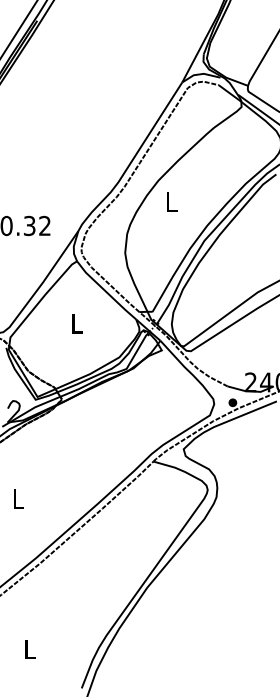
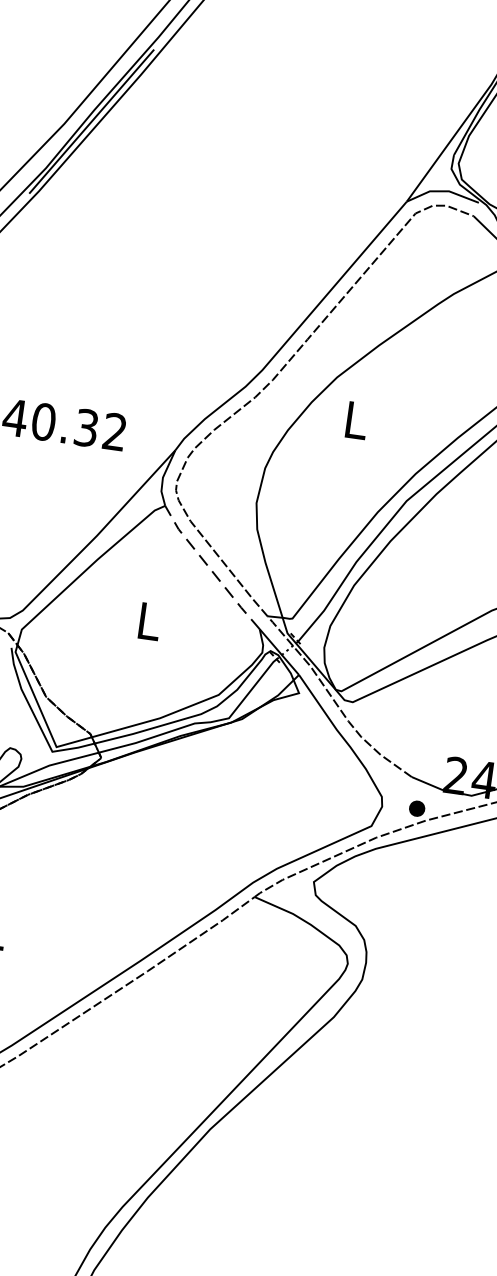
line: (105, 291) -> (209, 569), solid -> dashed

